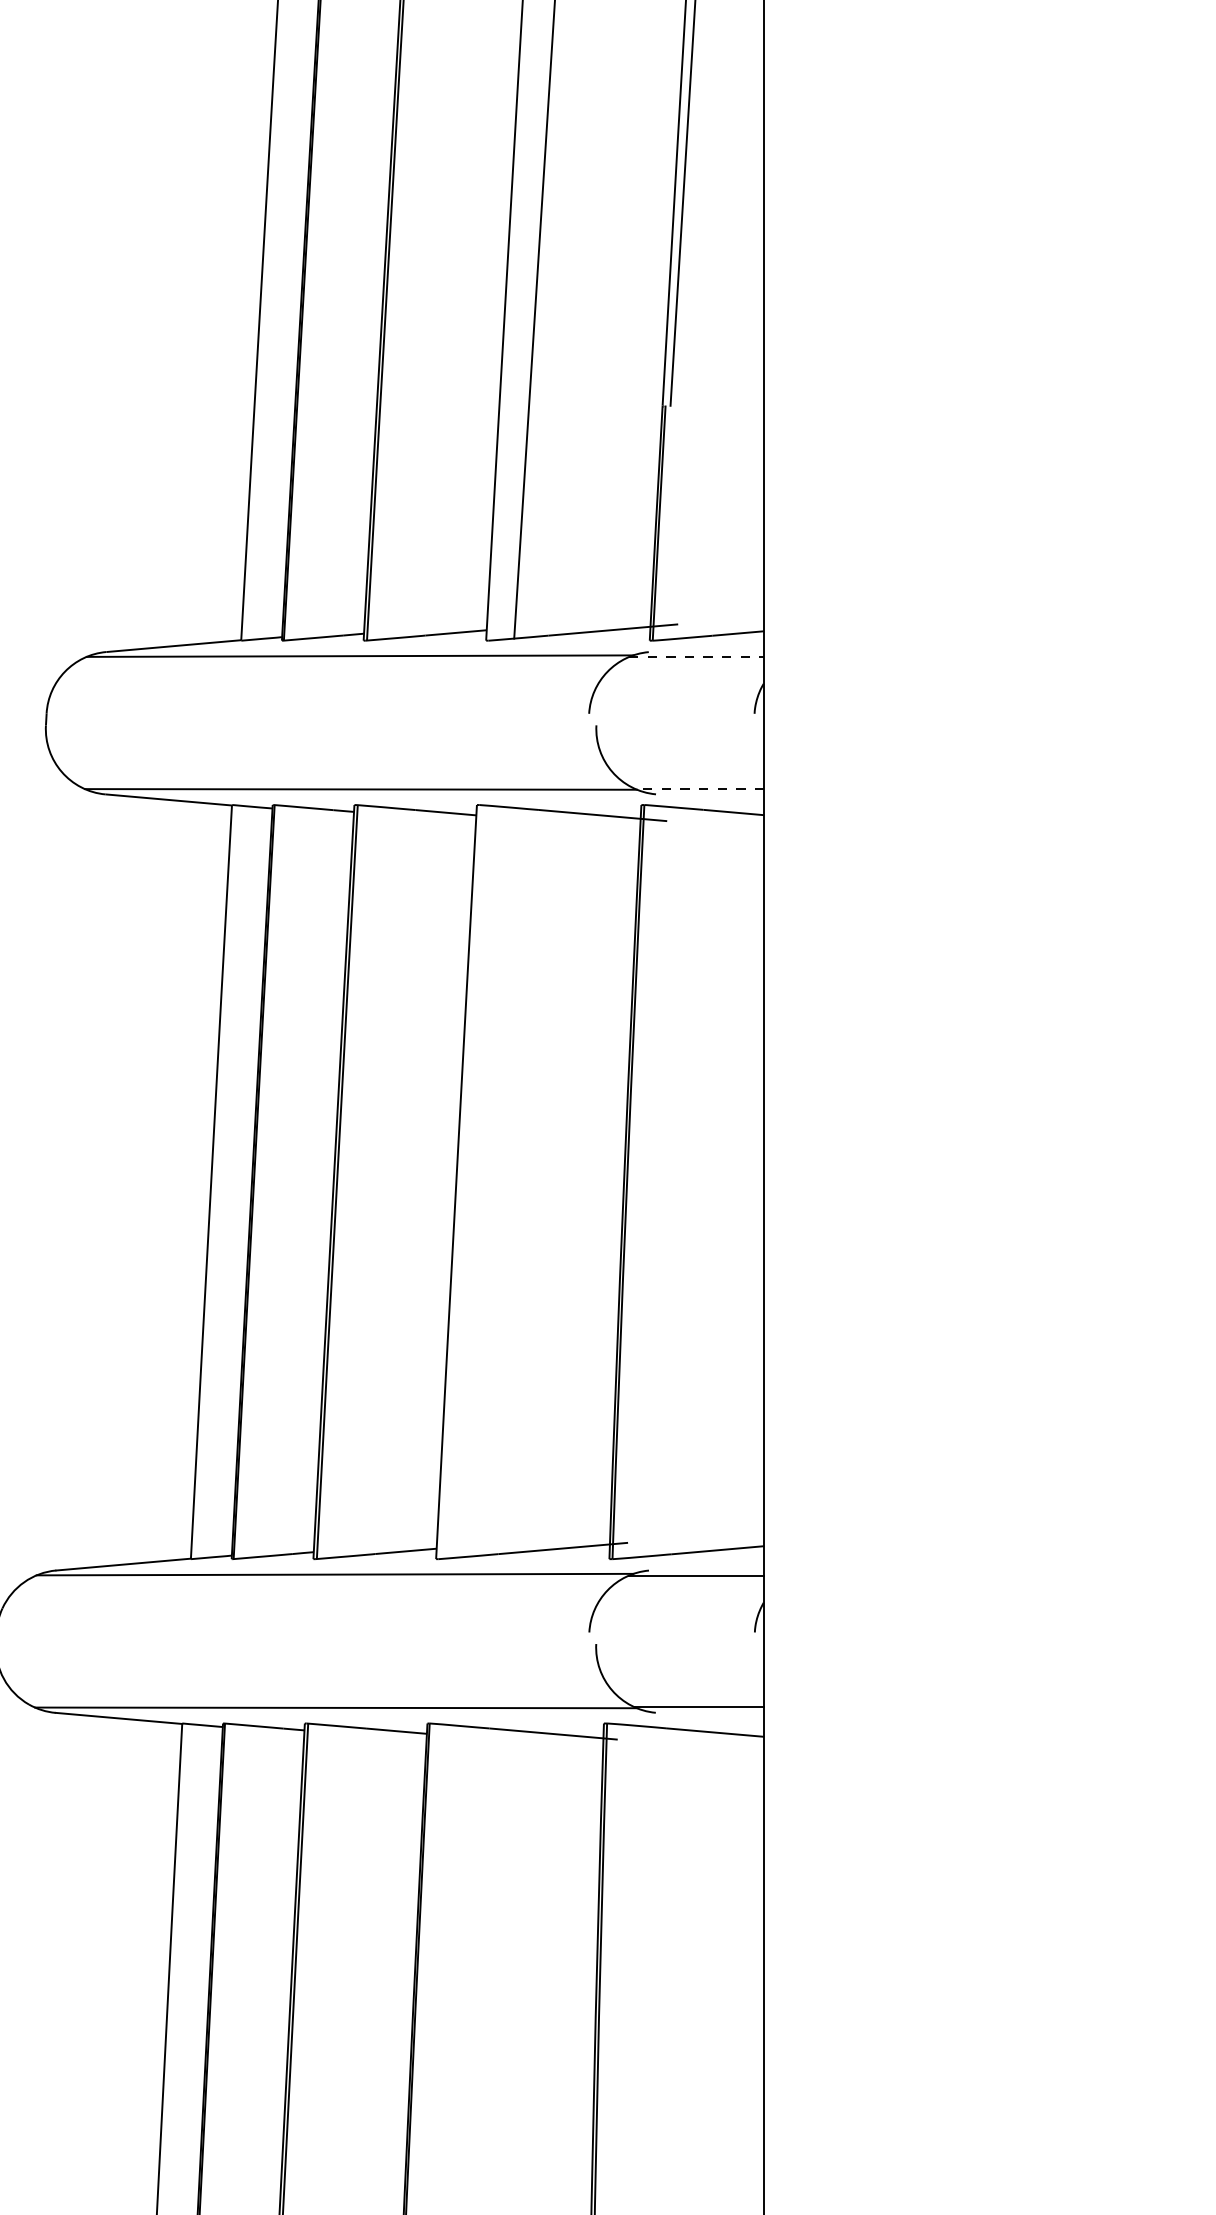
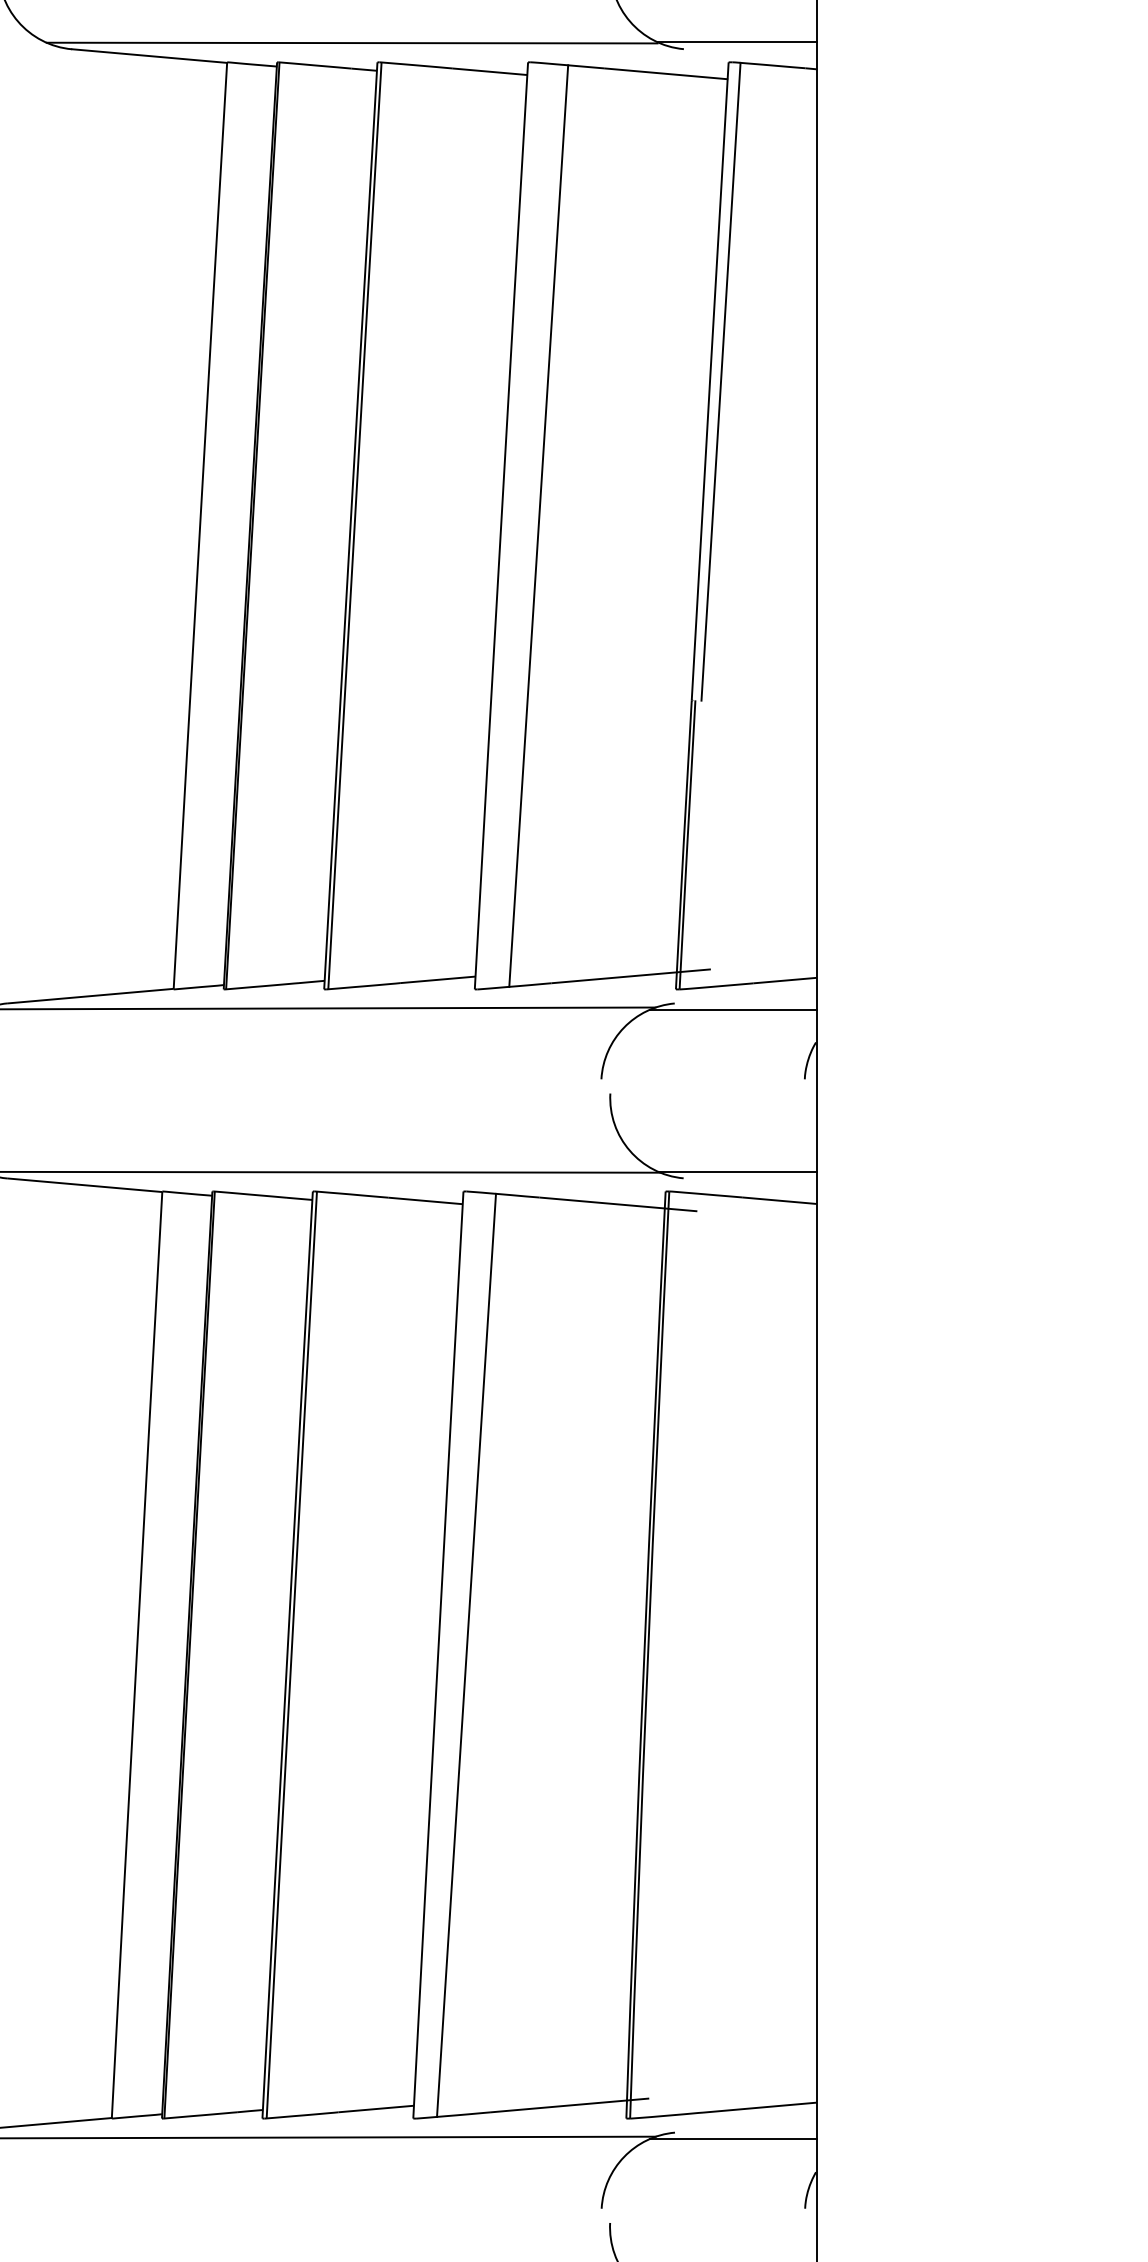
line: (696, 657) -> (733, 1010), dashed -> solid
line: (699, 788) -> (737, 1171), dashed -> solid
line: (479, 1181) -> (466, 1654), added

